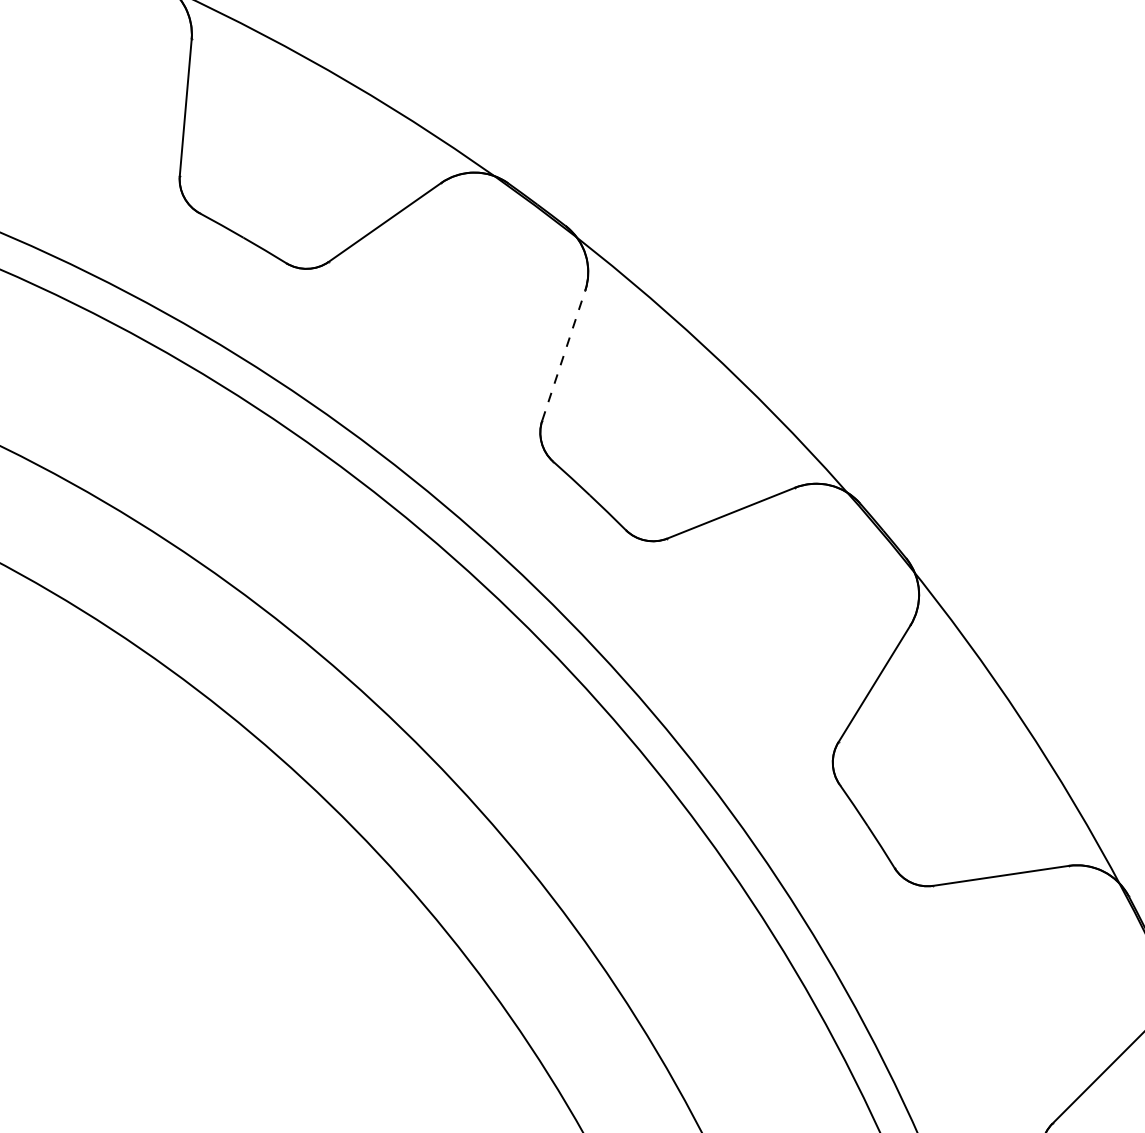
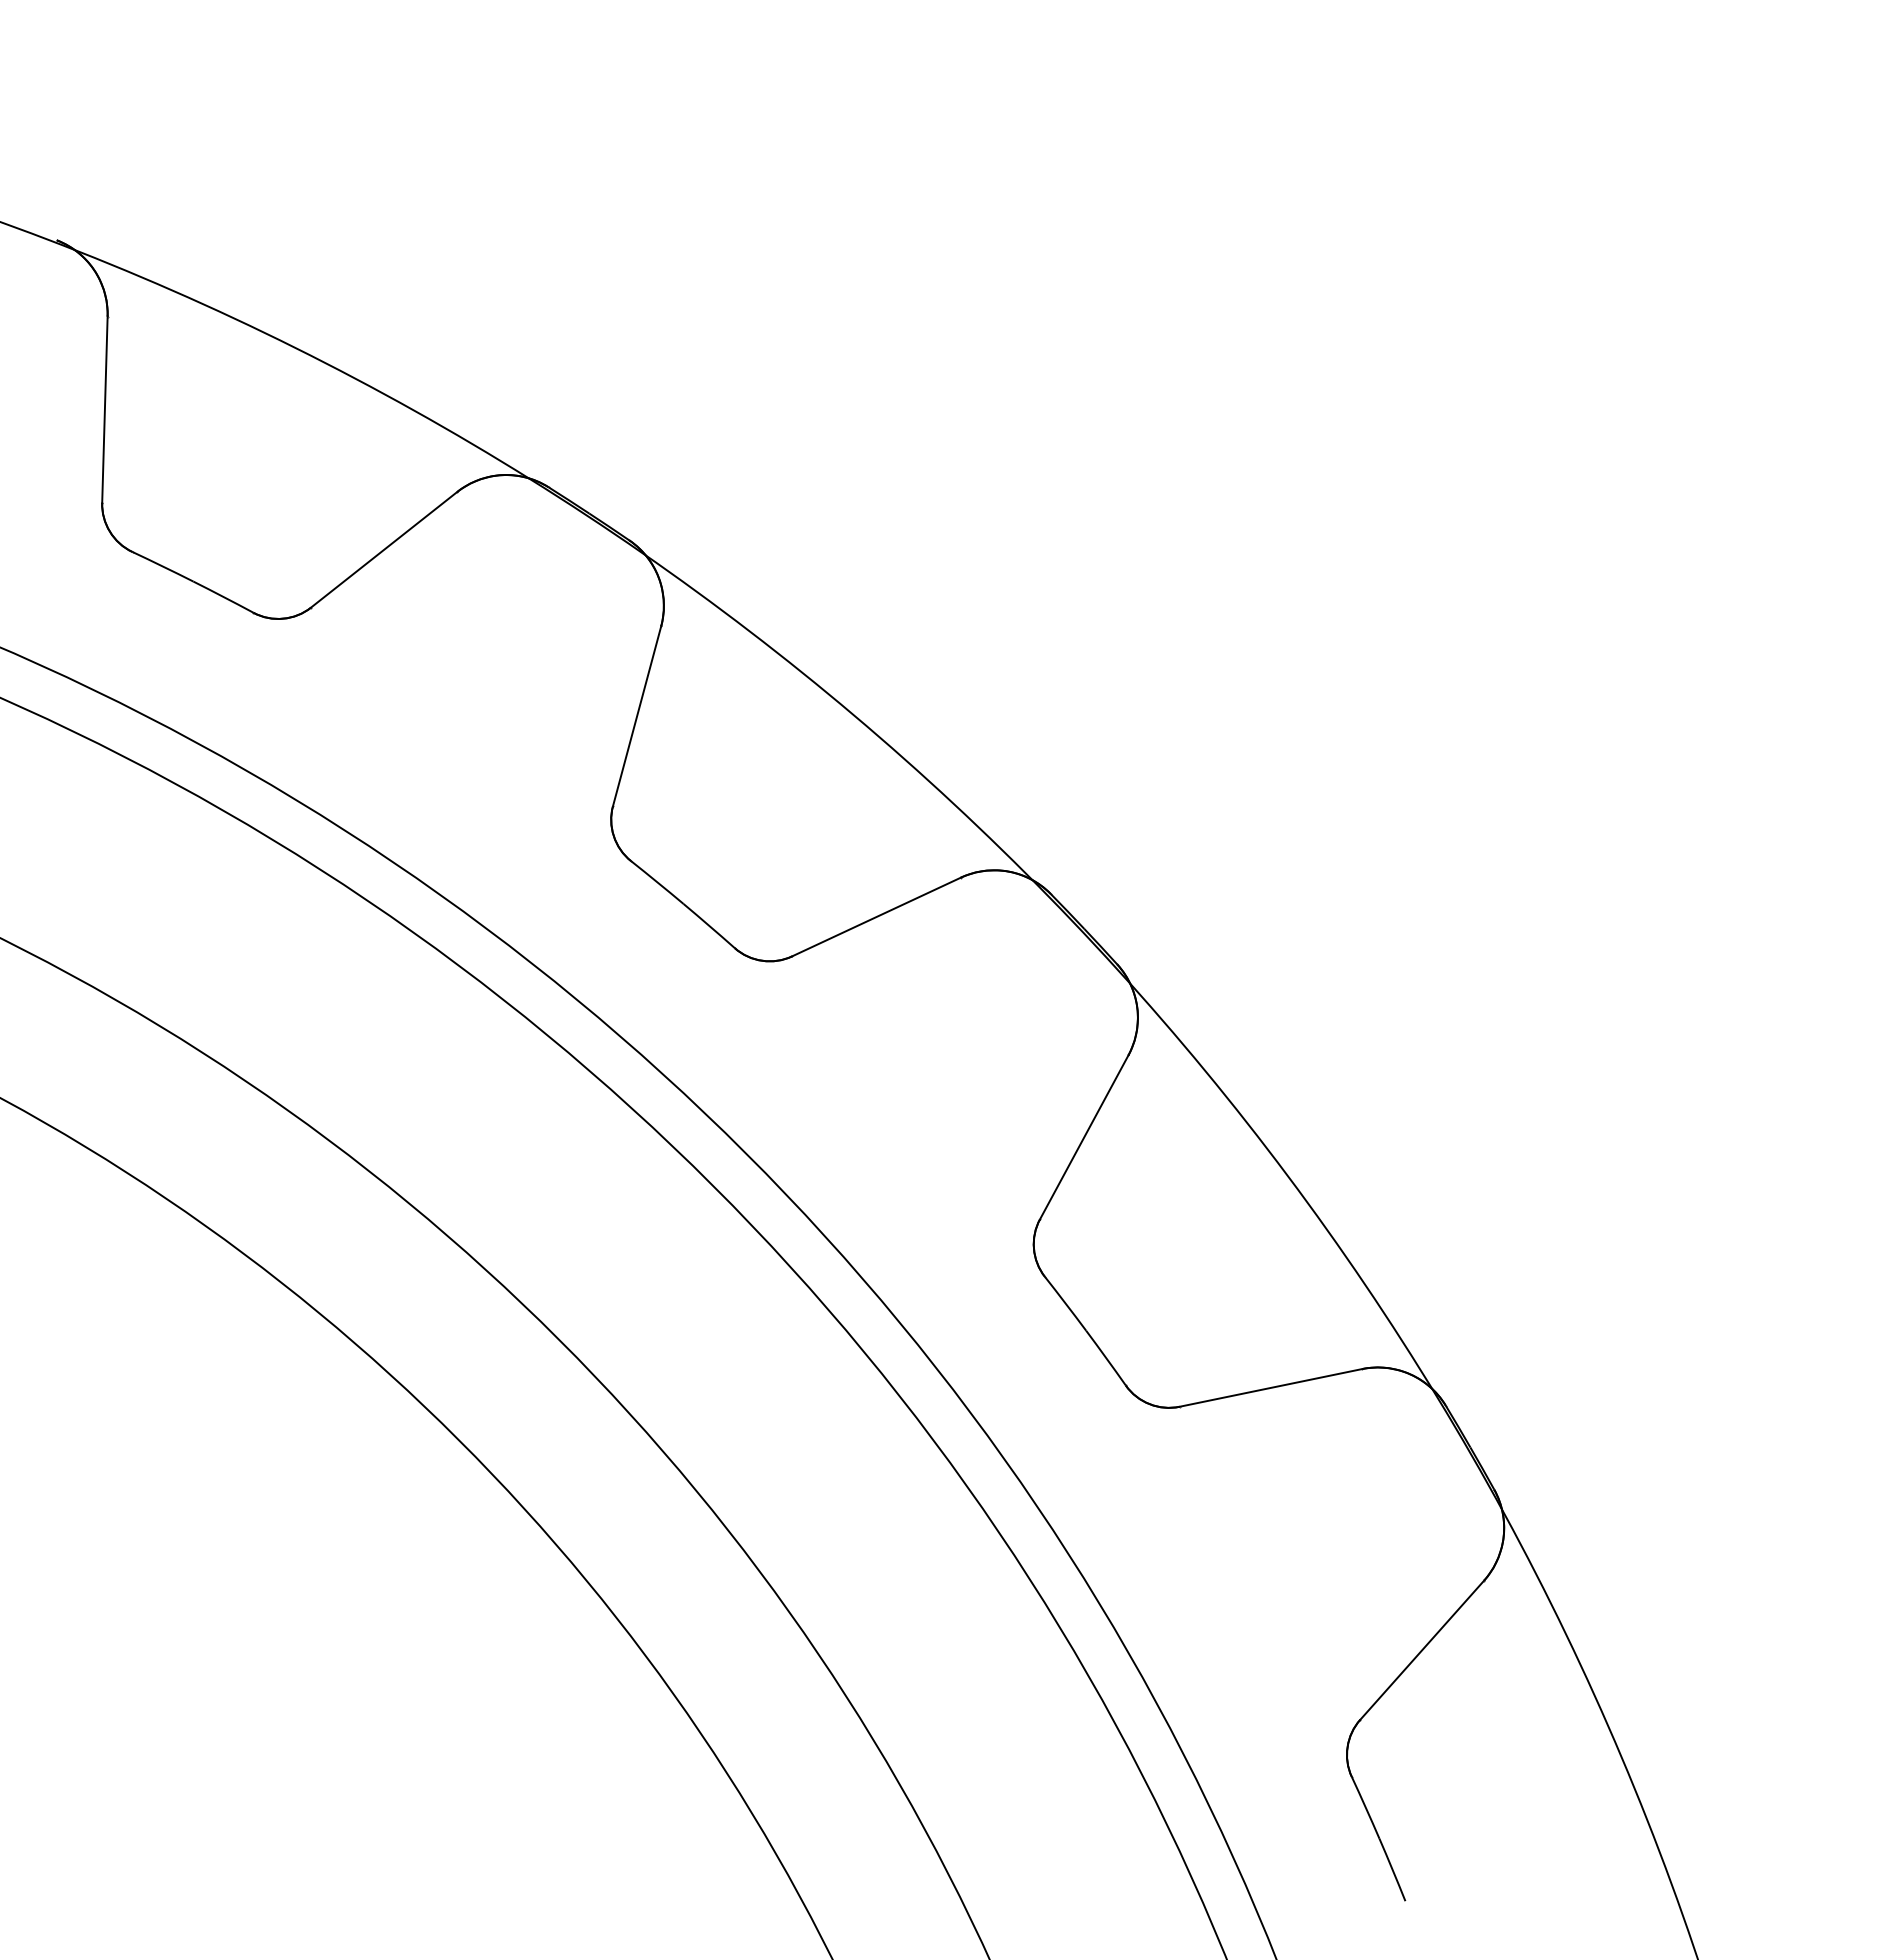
line: (564, 354) -> (637, 715), dashed -> solid

